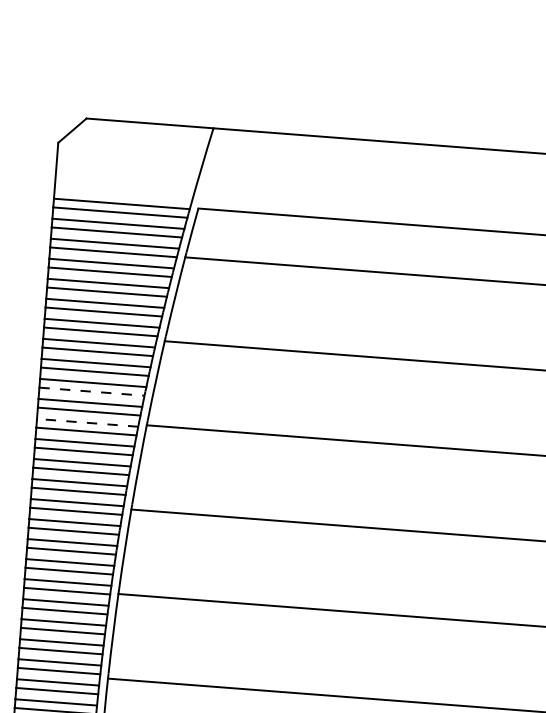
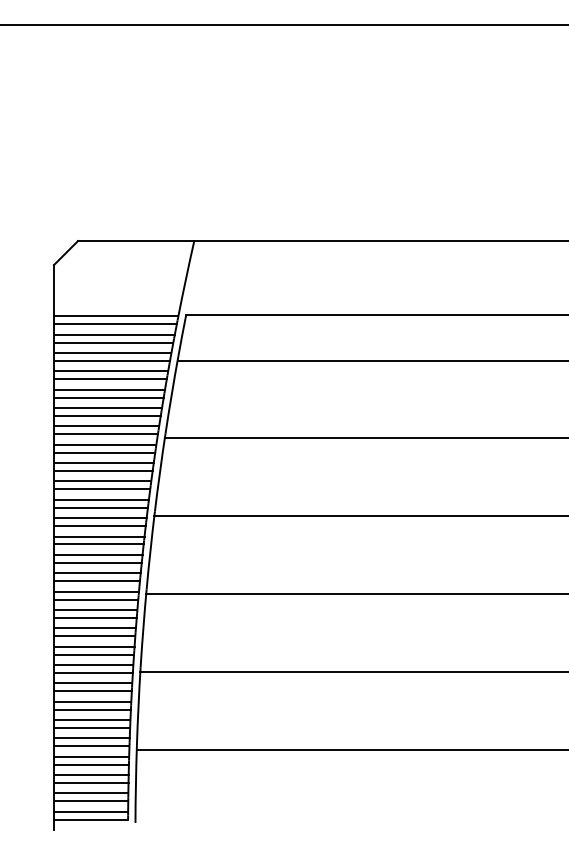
line: (92, 391) -> (102, 489), dashed -> solid
line: (86, 423) -> (99, 518), dashed -> solid

